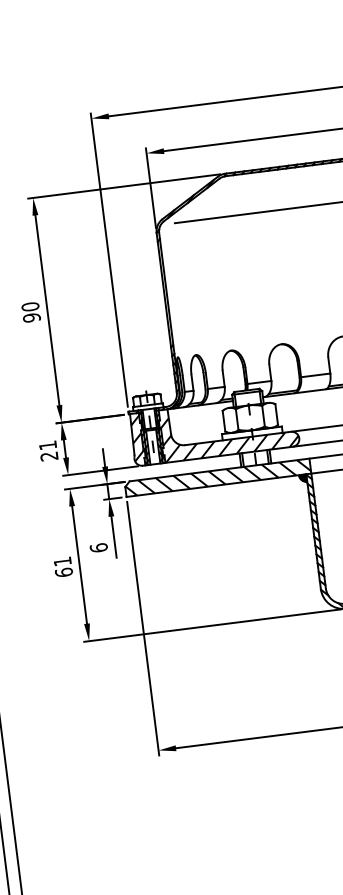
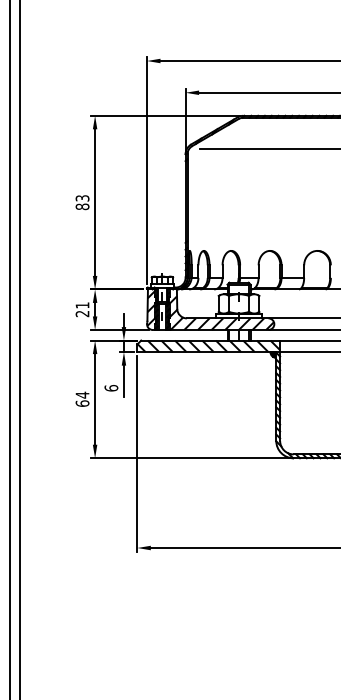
text: (31, 312) -> (82, 202), 90 -> 83
text: (62, 560) -> (82, 394), 61 -> 64

